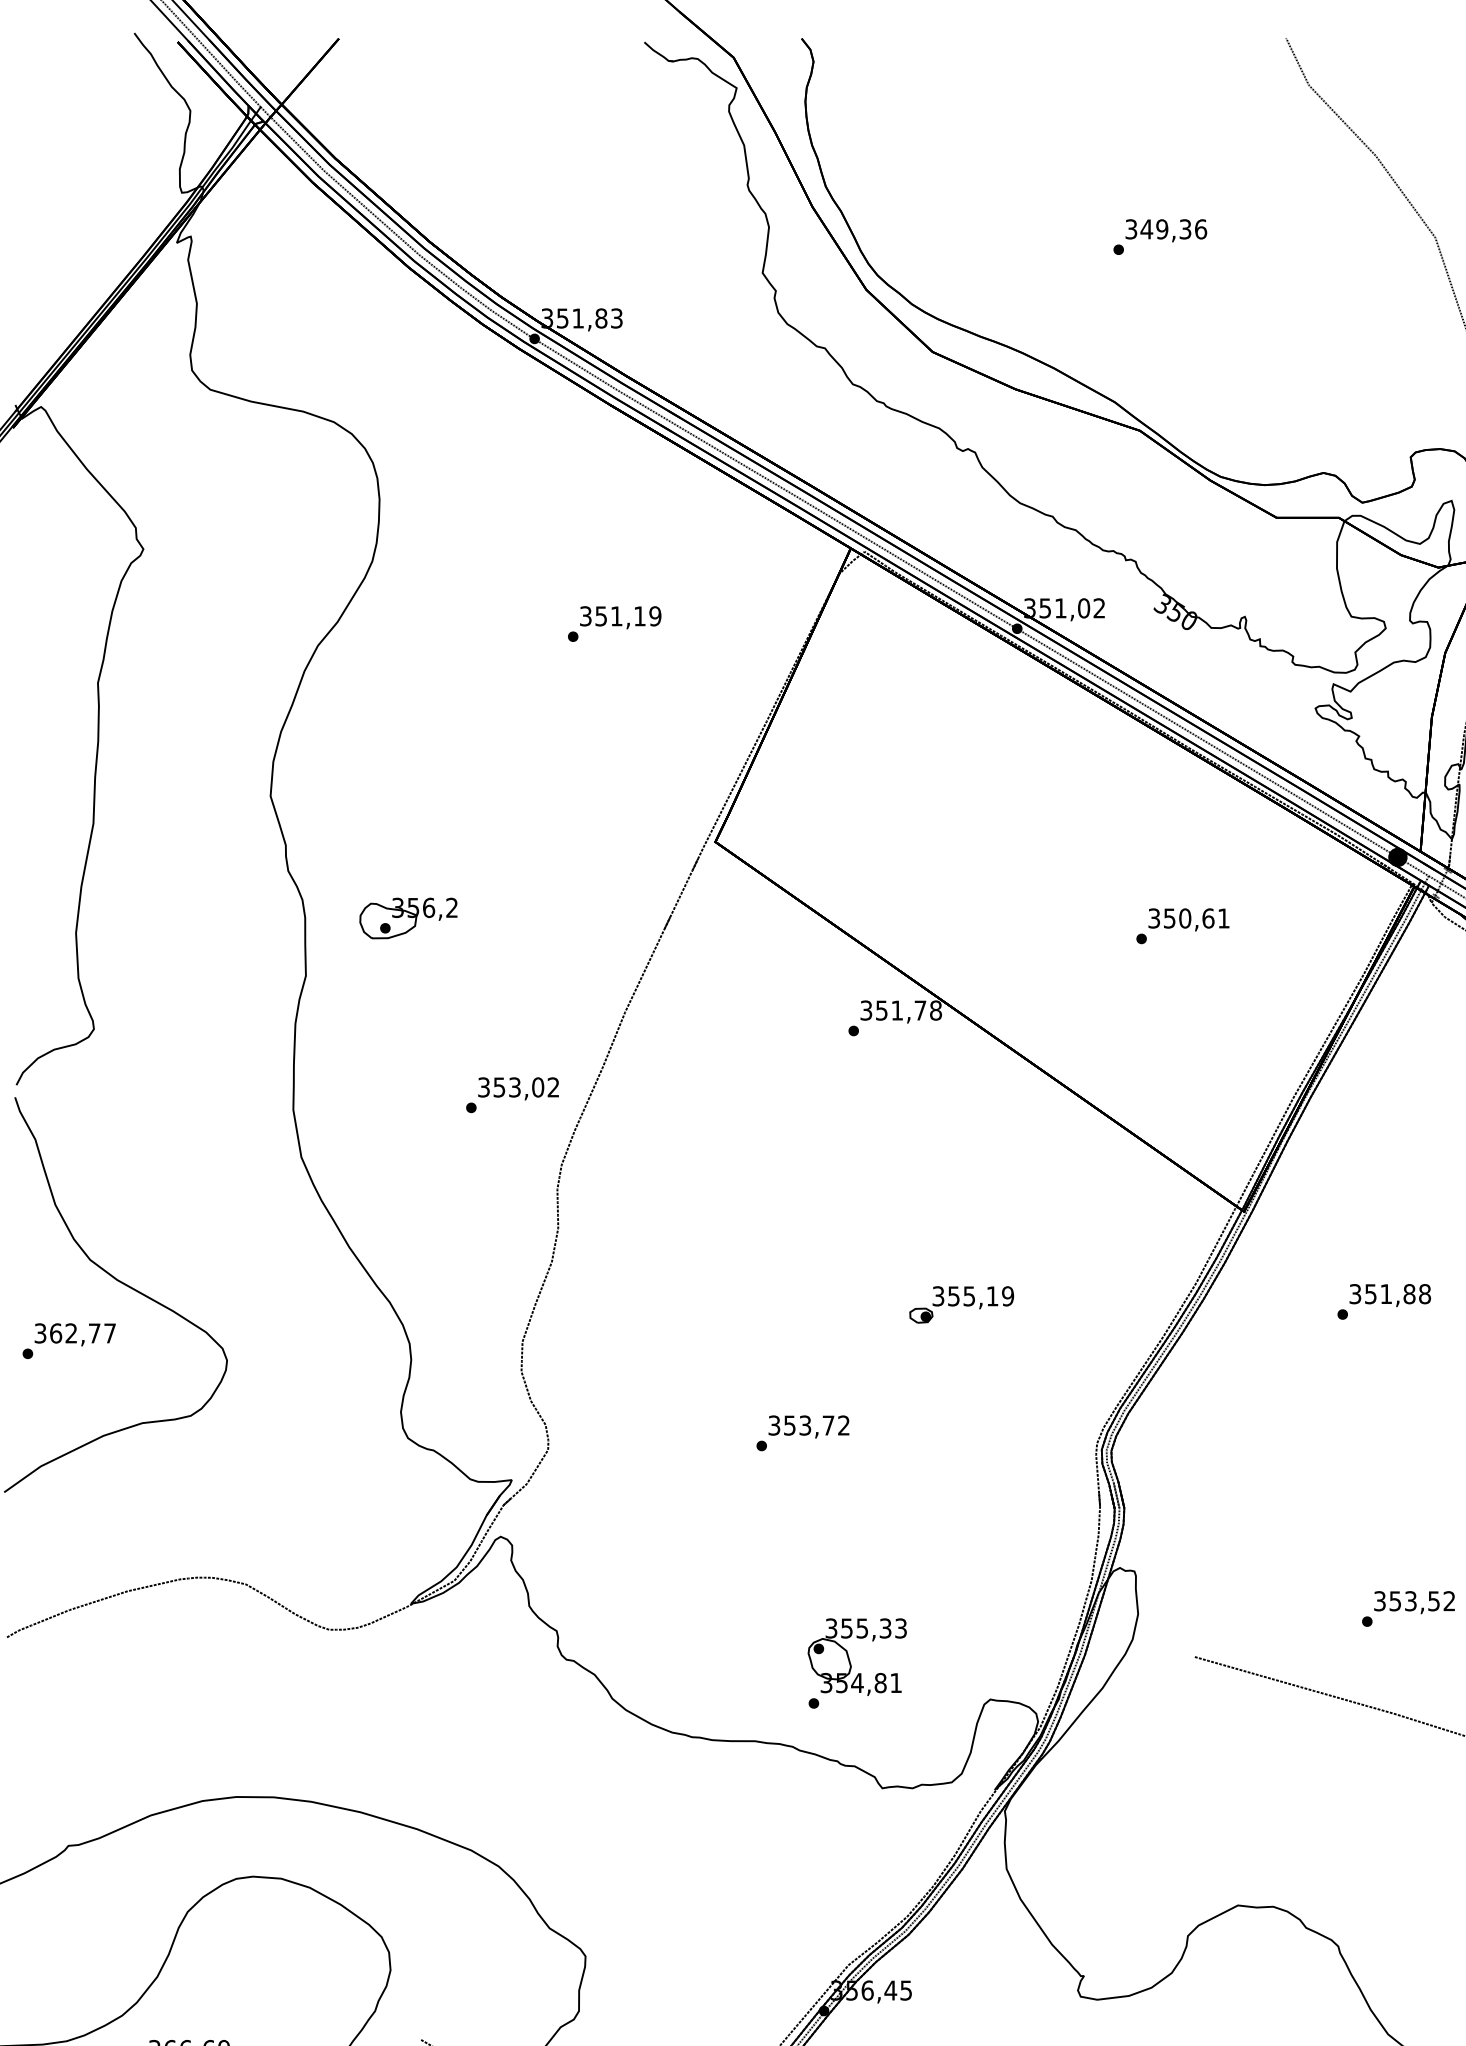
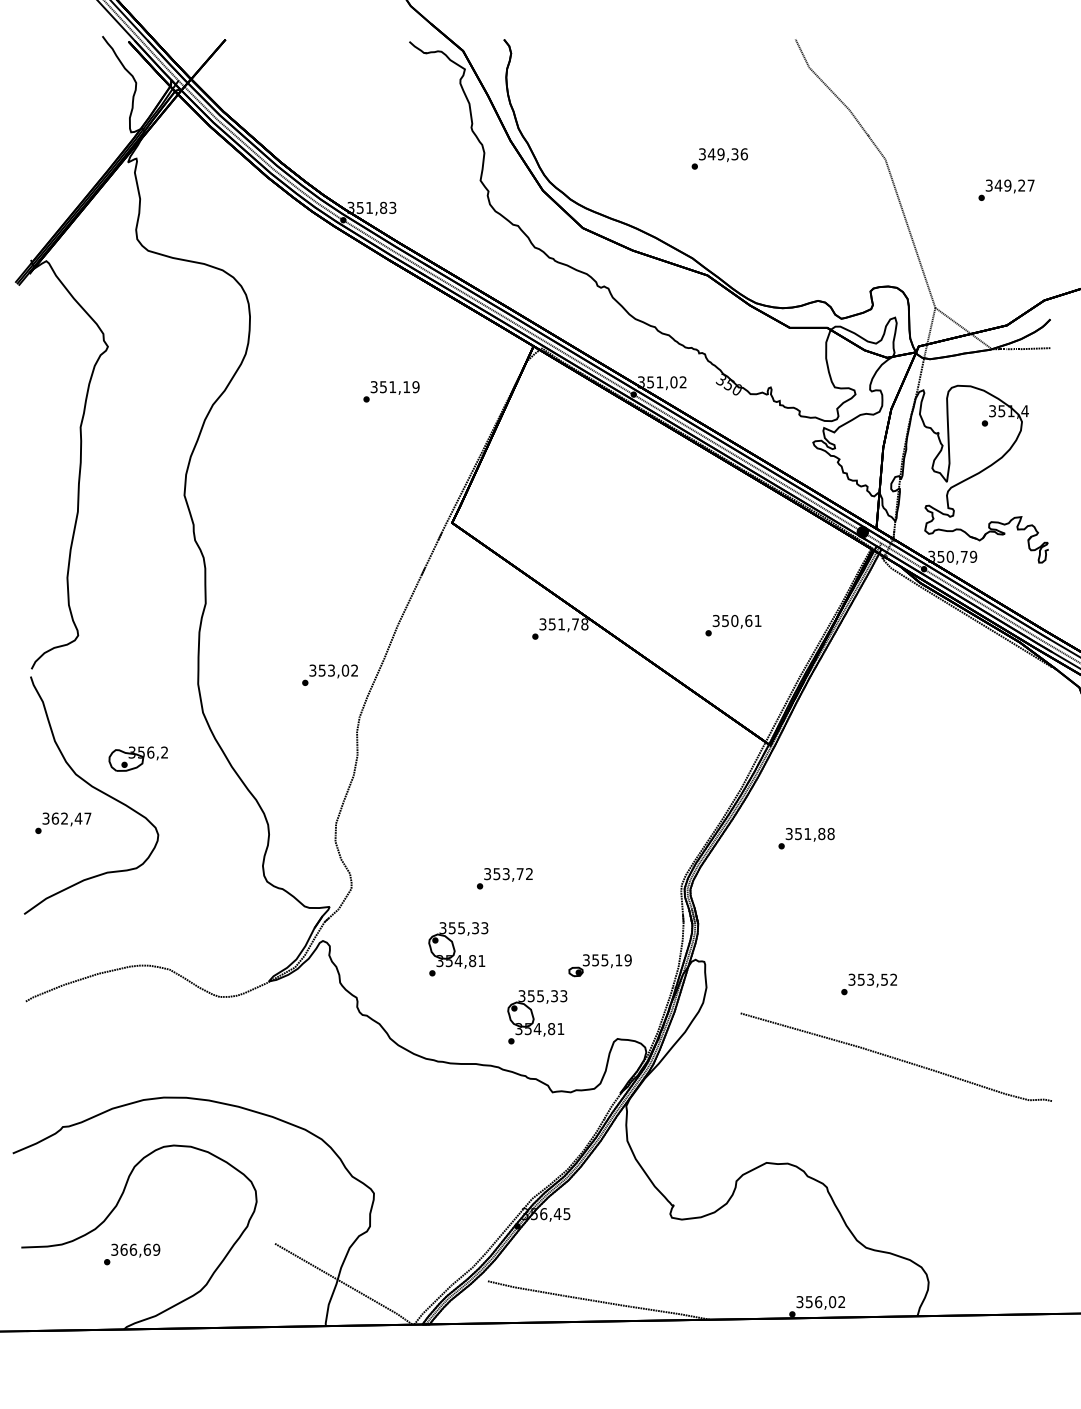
part: (406, 917) -> (137, 758), moved
text: (1182, 926) -> (733, 625), moved
text: (1384, 1301) -> (806, 838), moved
part: (960, 1304) -> (599, 965), moved
text: (94, 1333) -> (78, 818), 362,77 -> 362,47
part: (725, 1550) -> (458, 949), added

